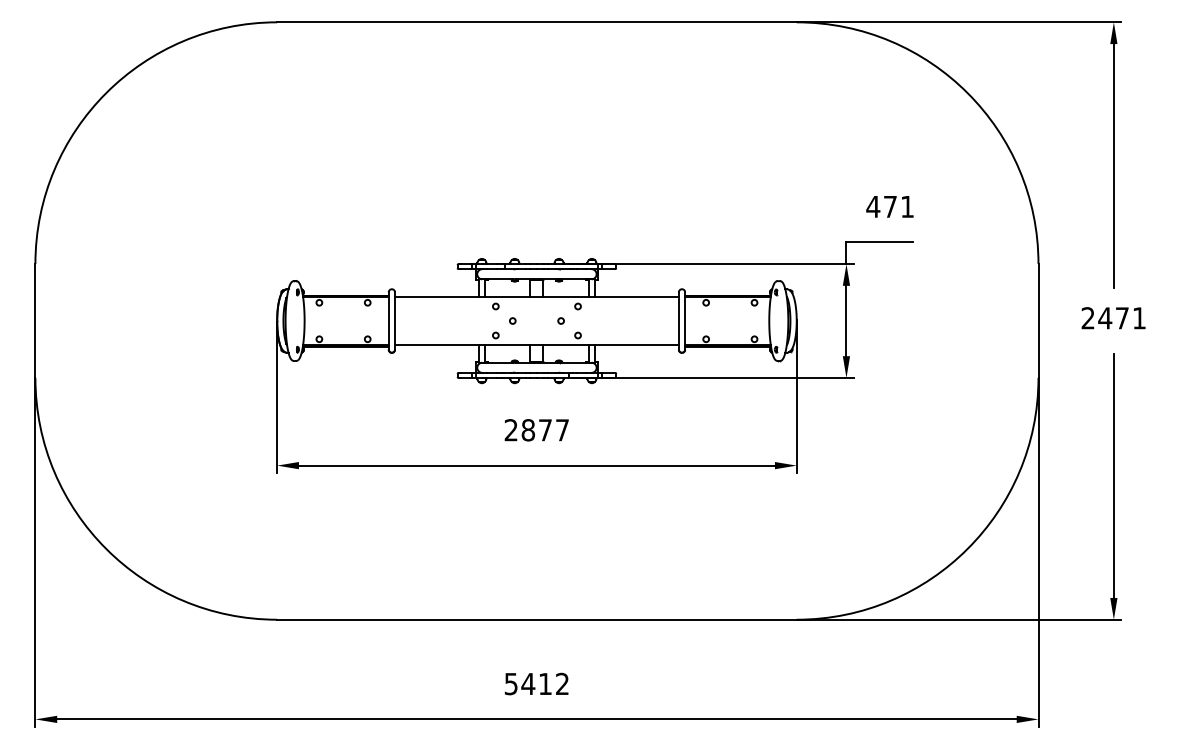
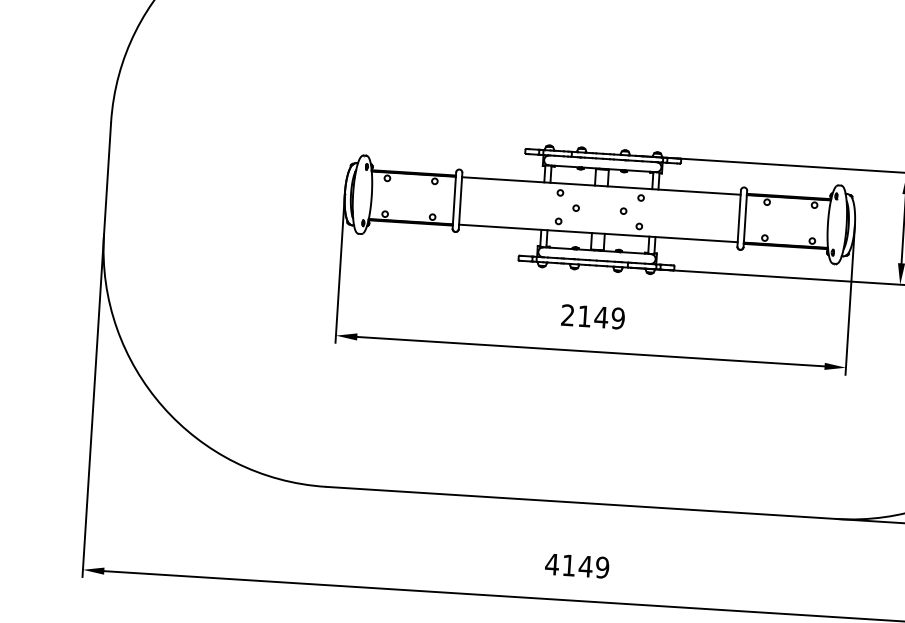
text: (545, 430) -> (601, 317), 2877 -> 2149
text: (536, 683) -> (577, 565), 5412 -> 4149

